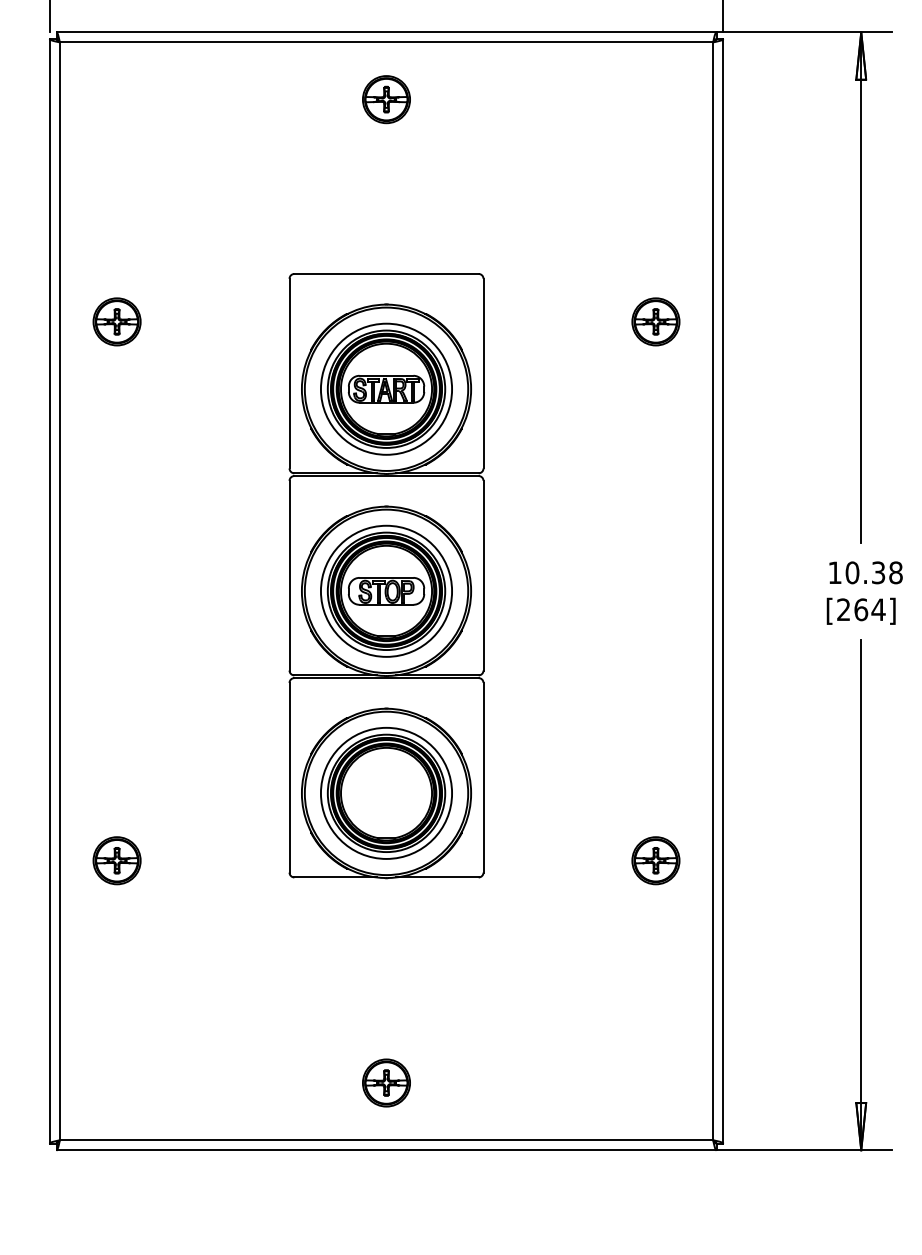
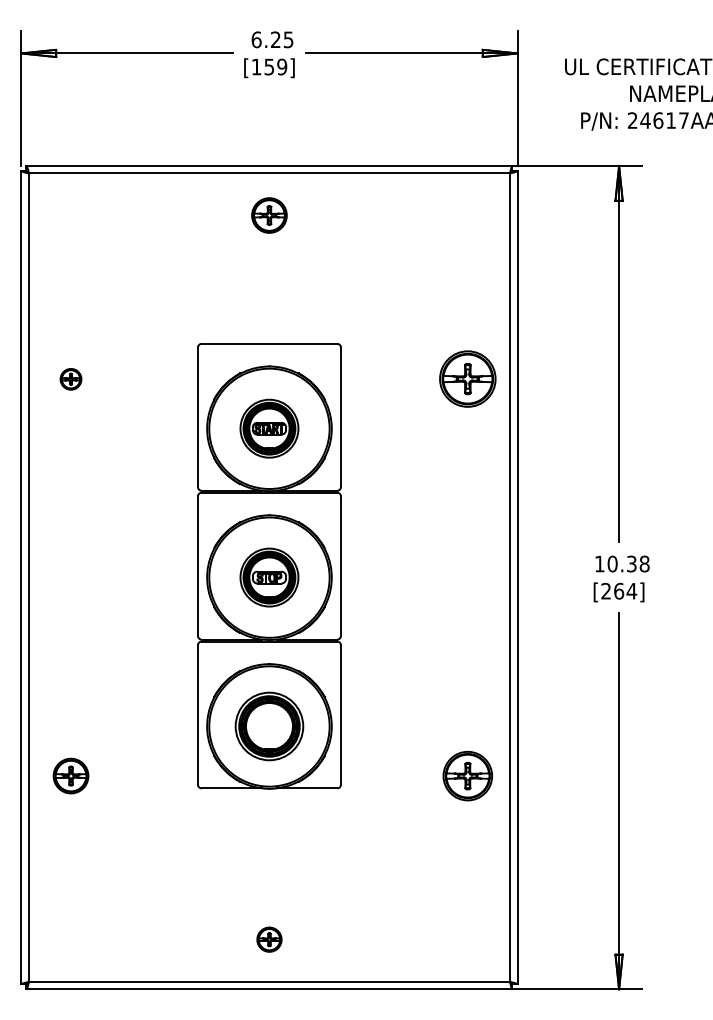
part: (116, 322) -> (70, 379), size x0.6
part: (655, 322) -> (467, 379), size x1.6
part: (386, 388) -> (269, 428), size x0.6
part: (386, 591) -> (269, 577), size x0.6
part: (386, 793) -> (269, 726), size x0.7
part: (655, 859) -> (467, 775), size x1.4
part: (386, 1082) -> (269, 939), size x0.7

